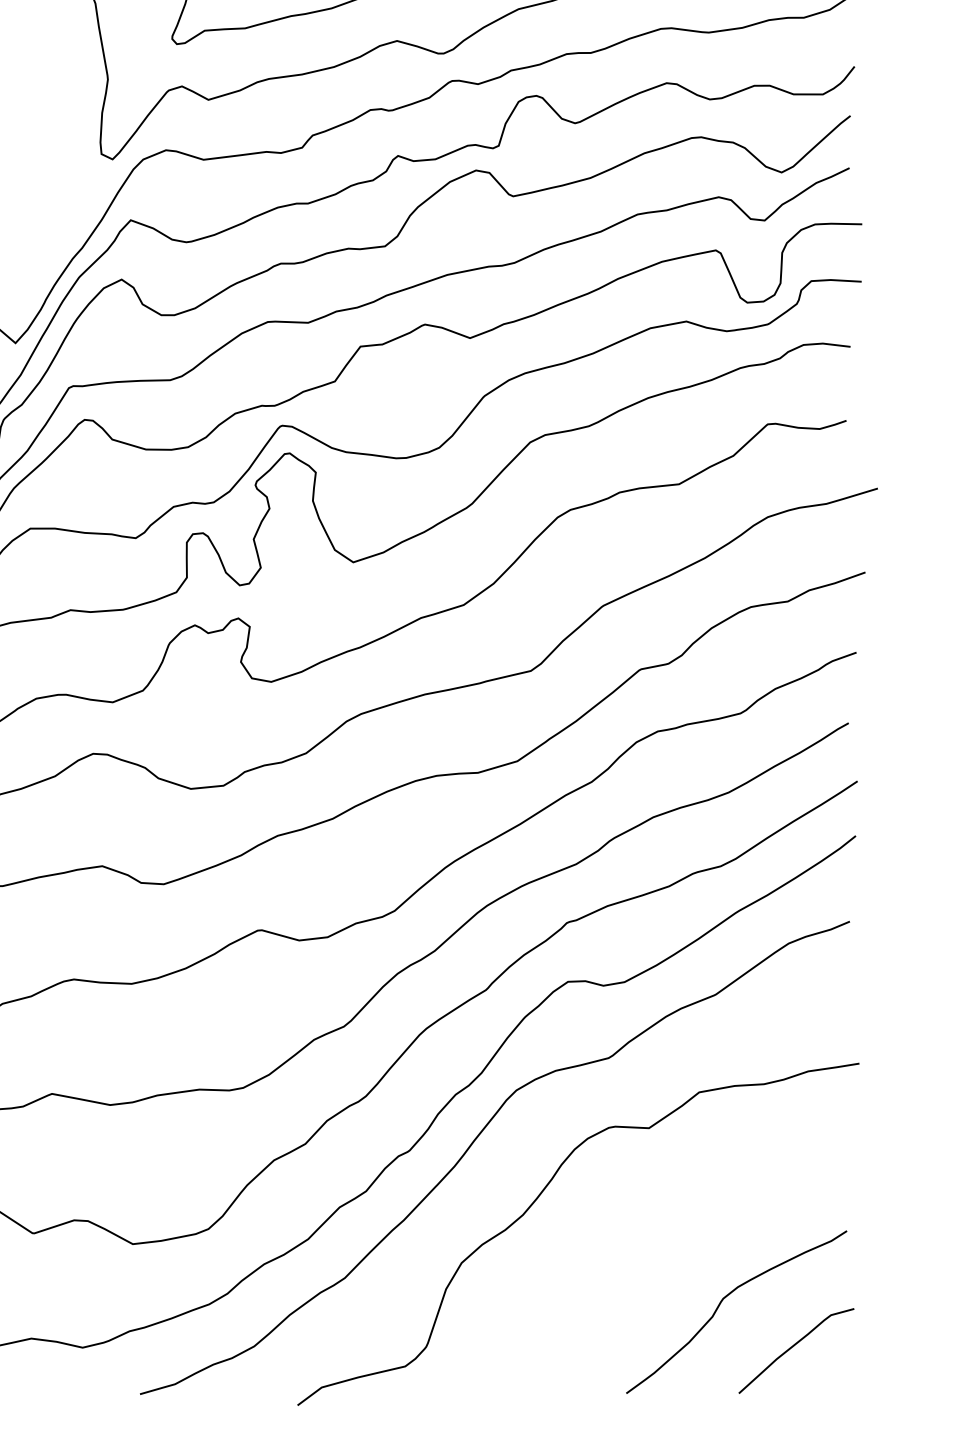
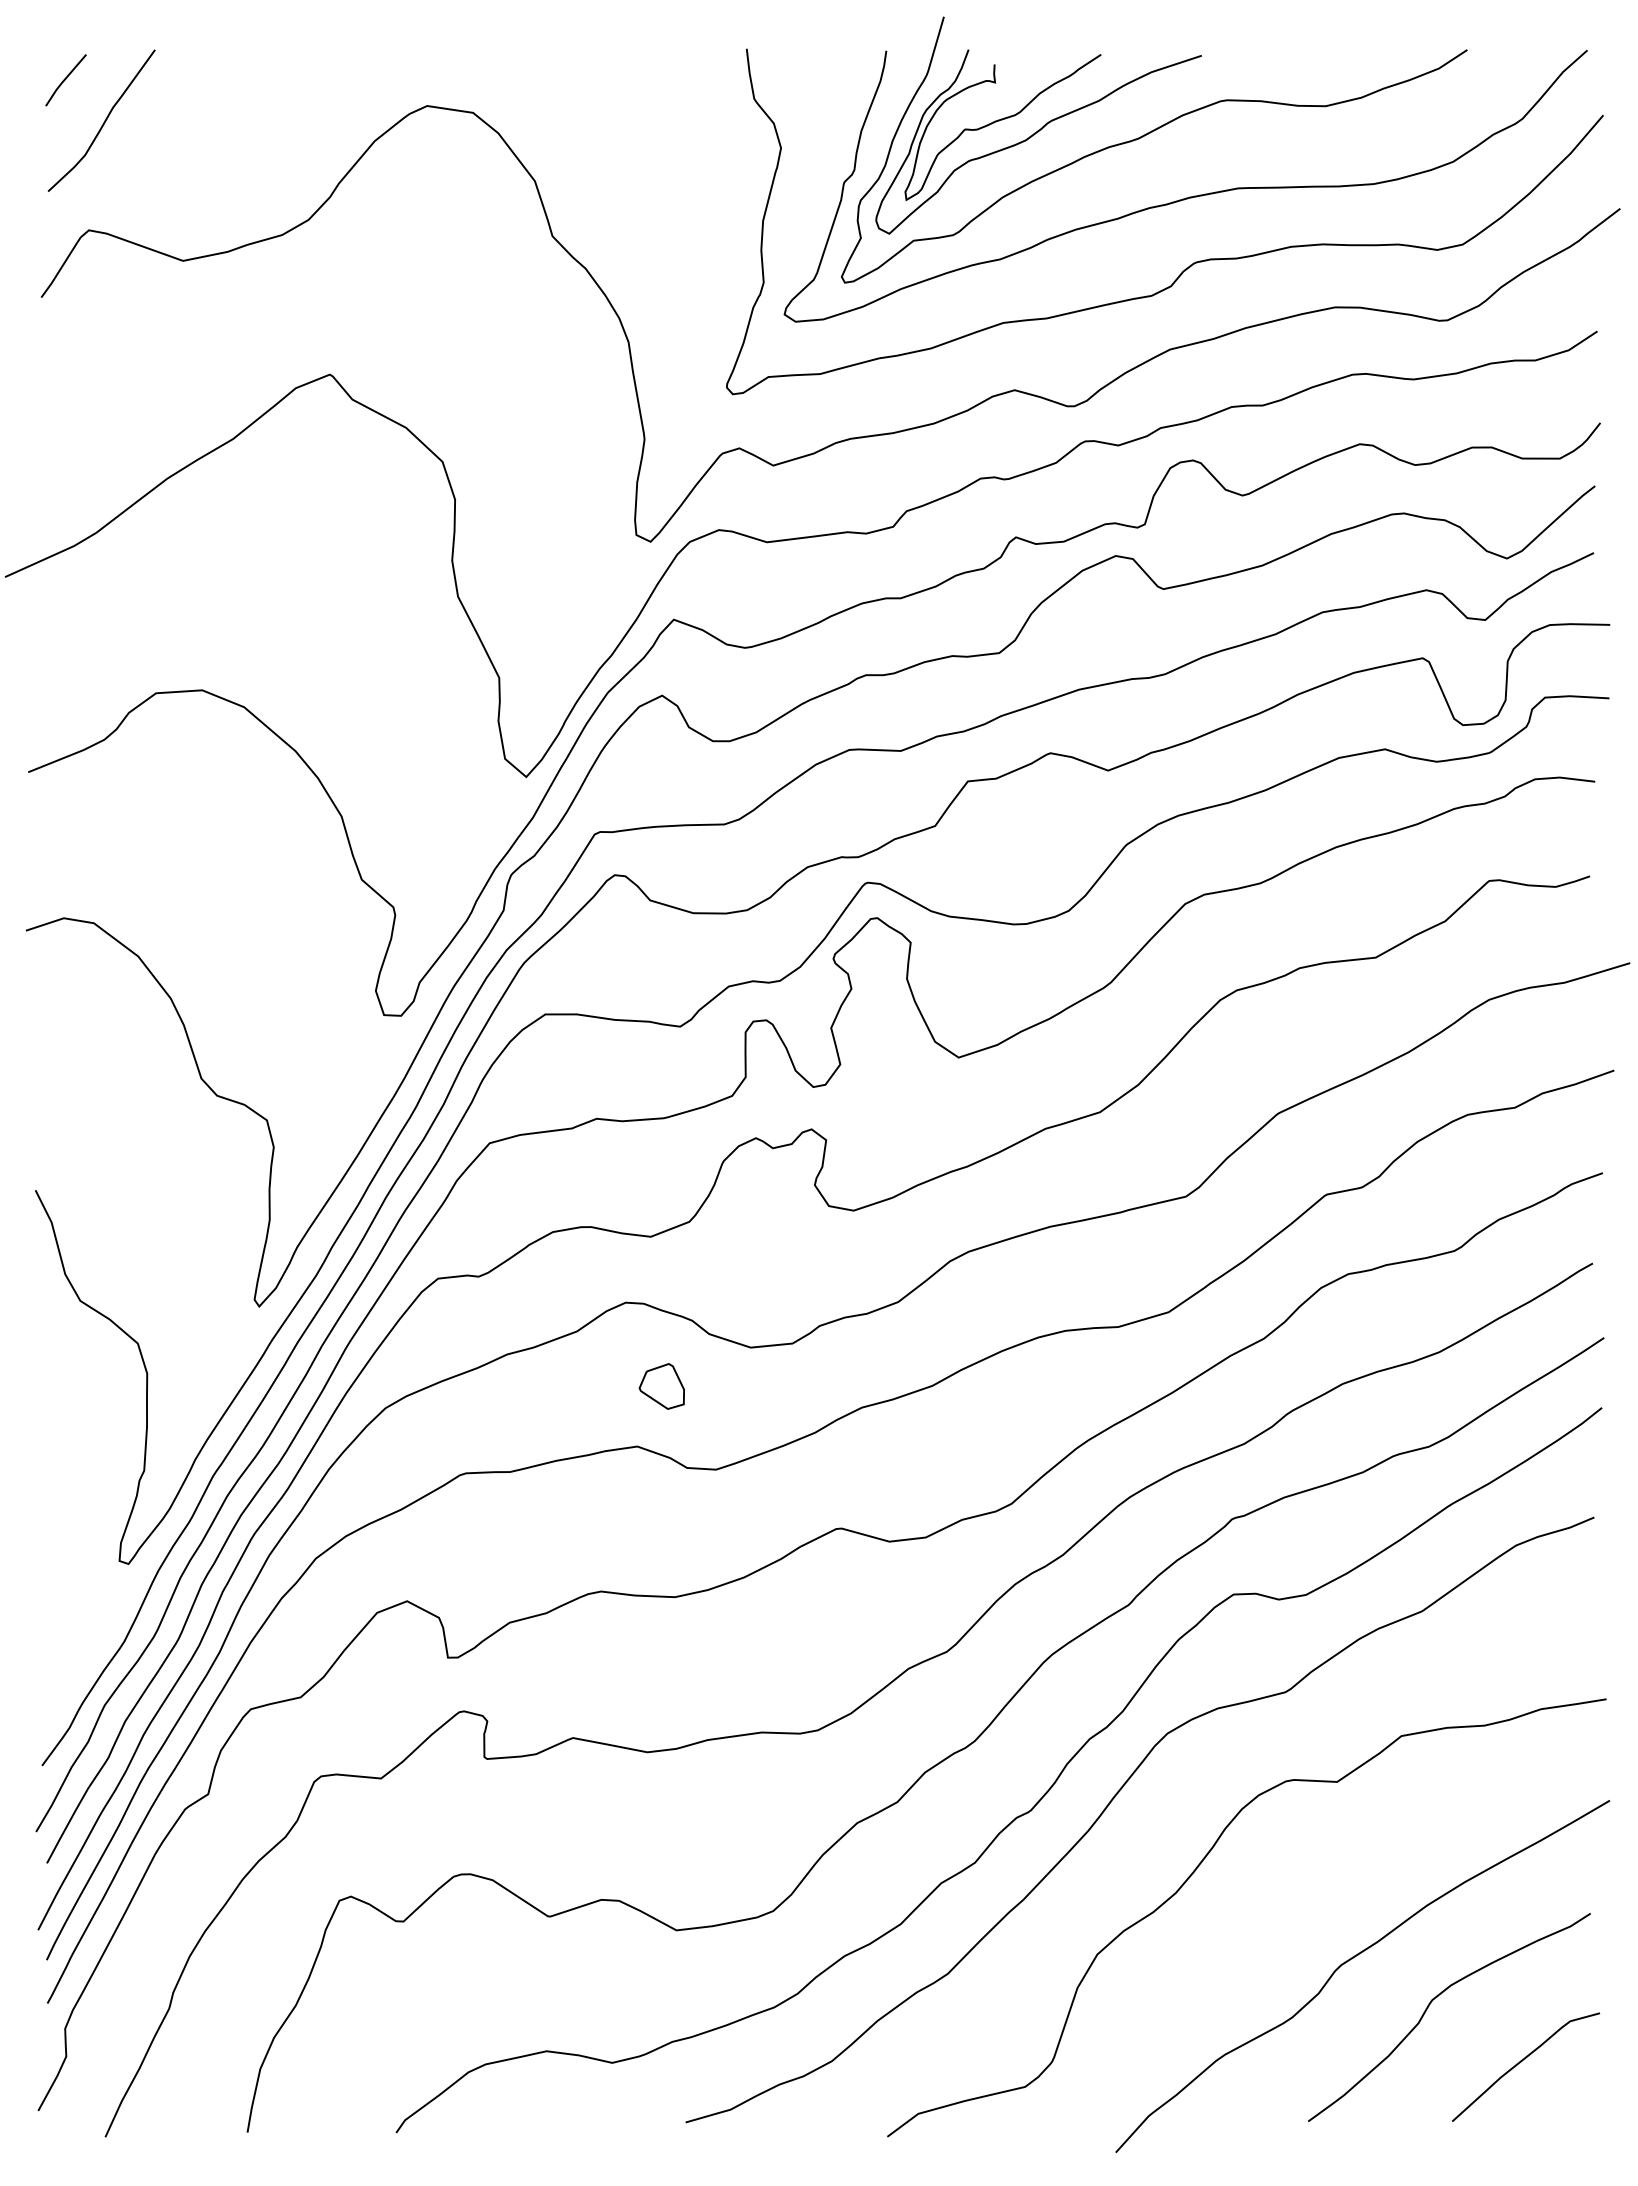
part: (121, 819) -> (661, 1386), added
curve: (660, 1266) -> (1352, 1959), added

